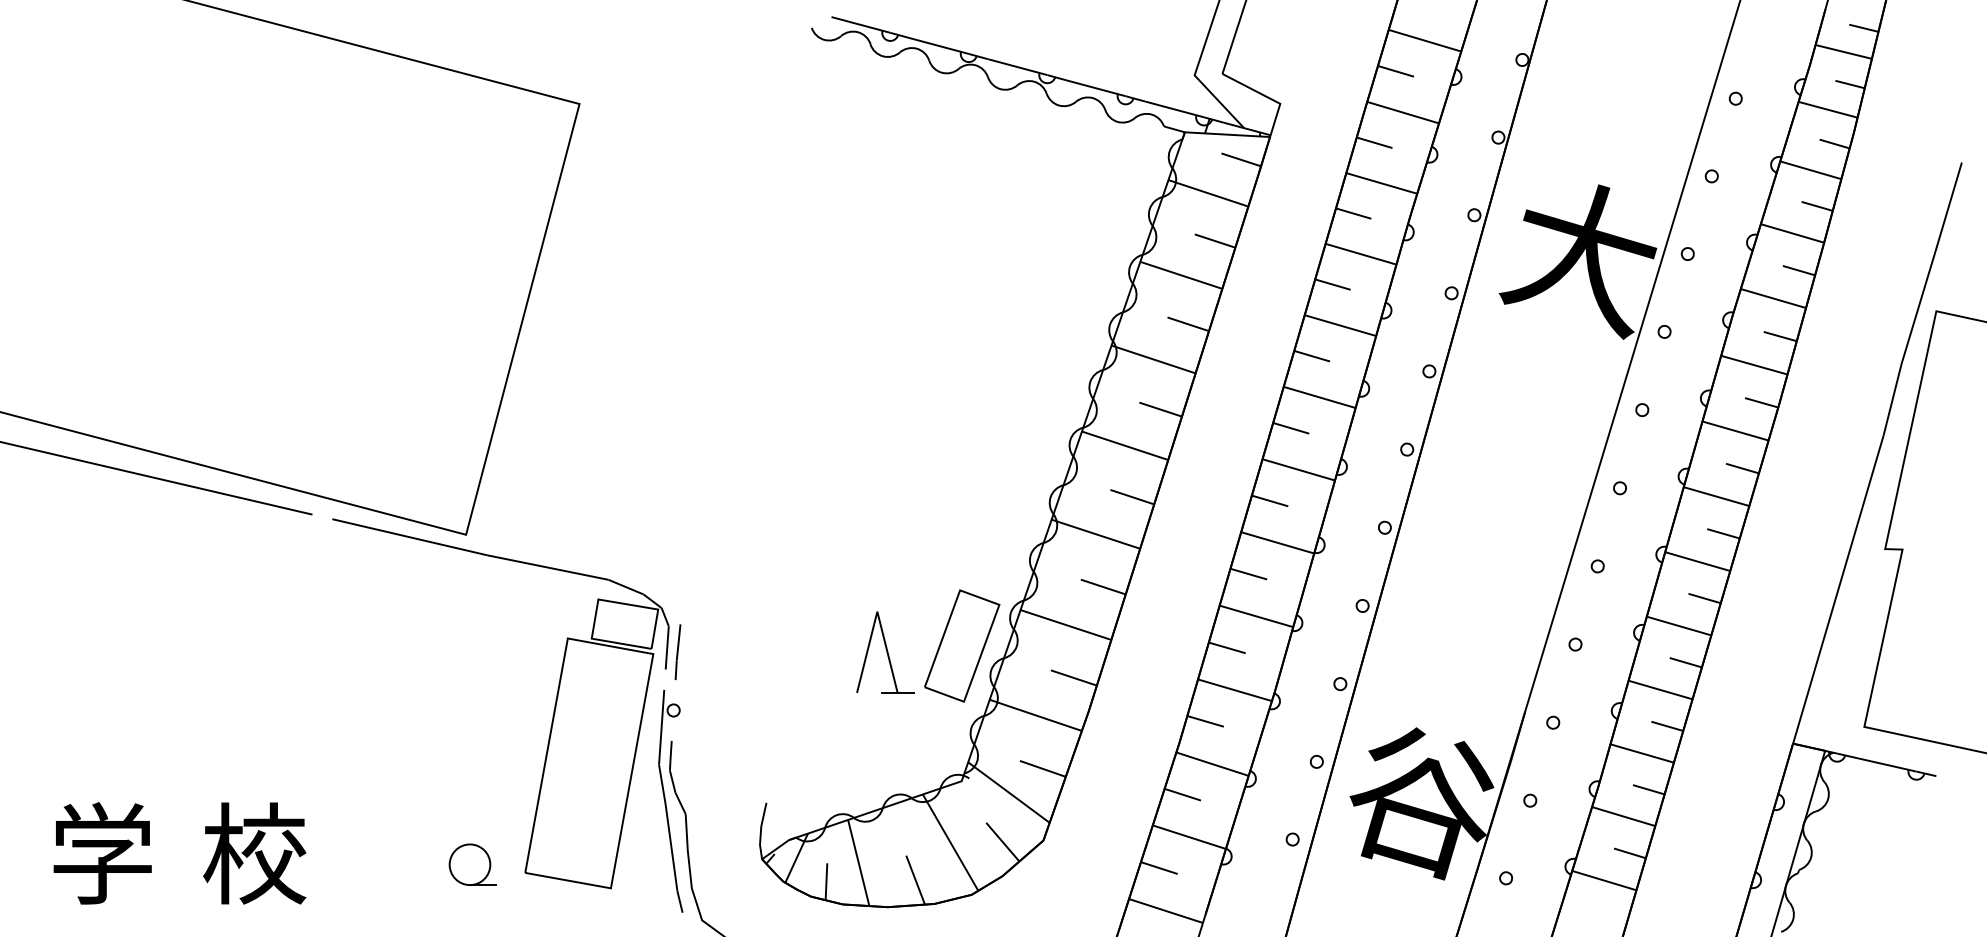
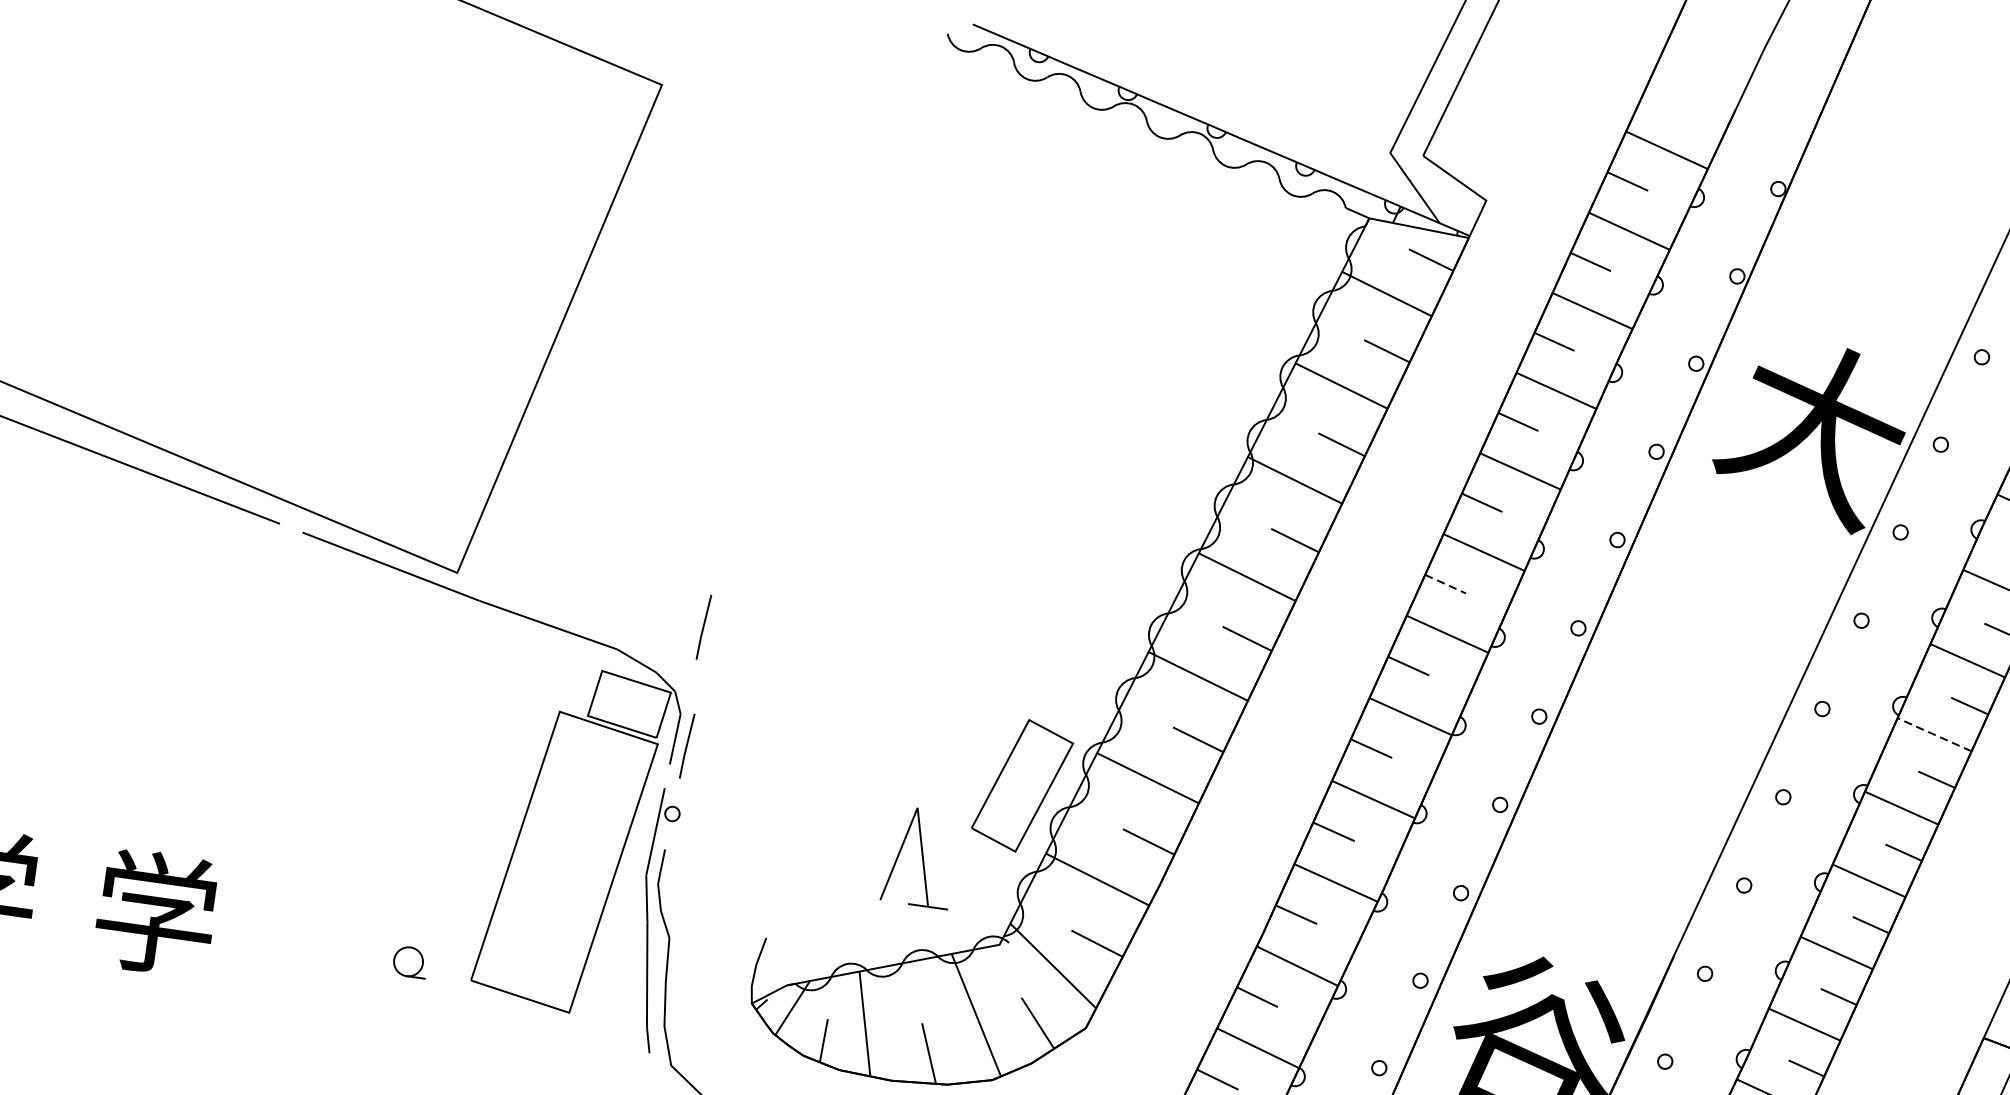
line: (1291, 428) -> (1445, 584), solid -> dashed
line: (1716, 496) -> (1934, 734), solid -> dashed
line: (677, 550) -> (703, 626), added
part: (885, 652) -> (920, 857), moved
text: (254, 853) -> (155, 912), 校 -> 学
part: (472, 864) -> (410, 961), size x0.6

